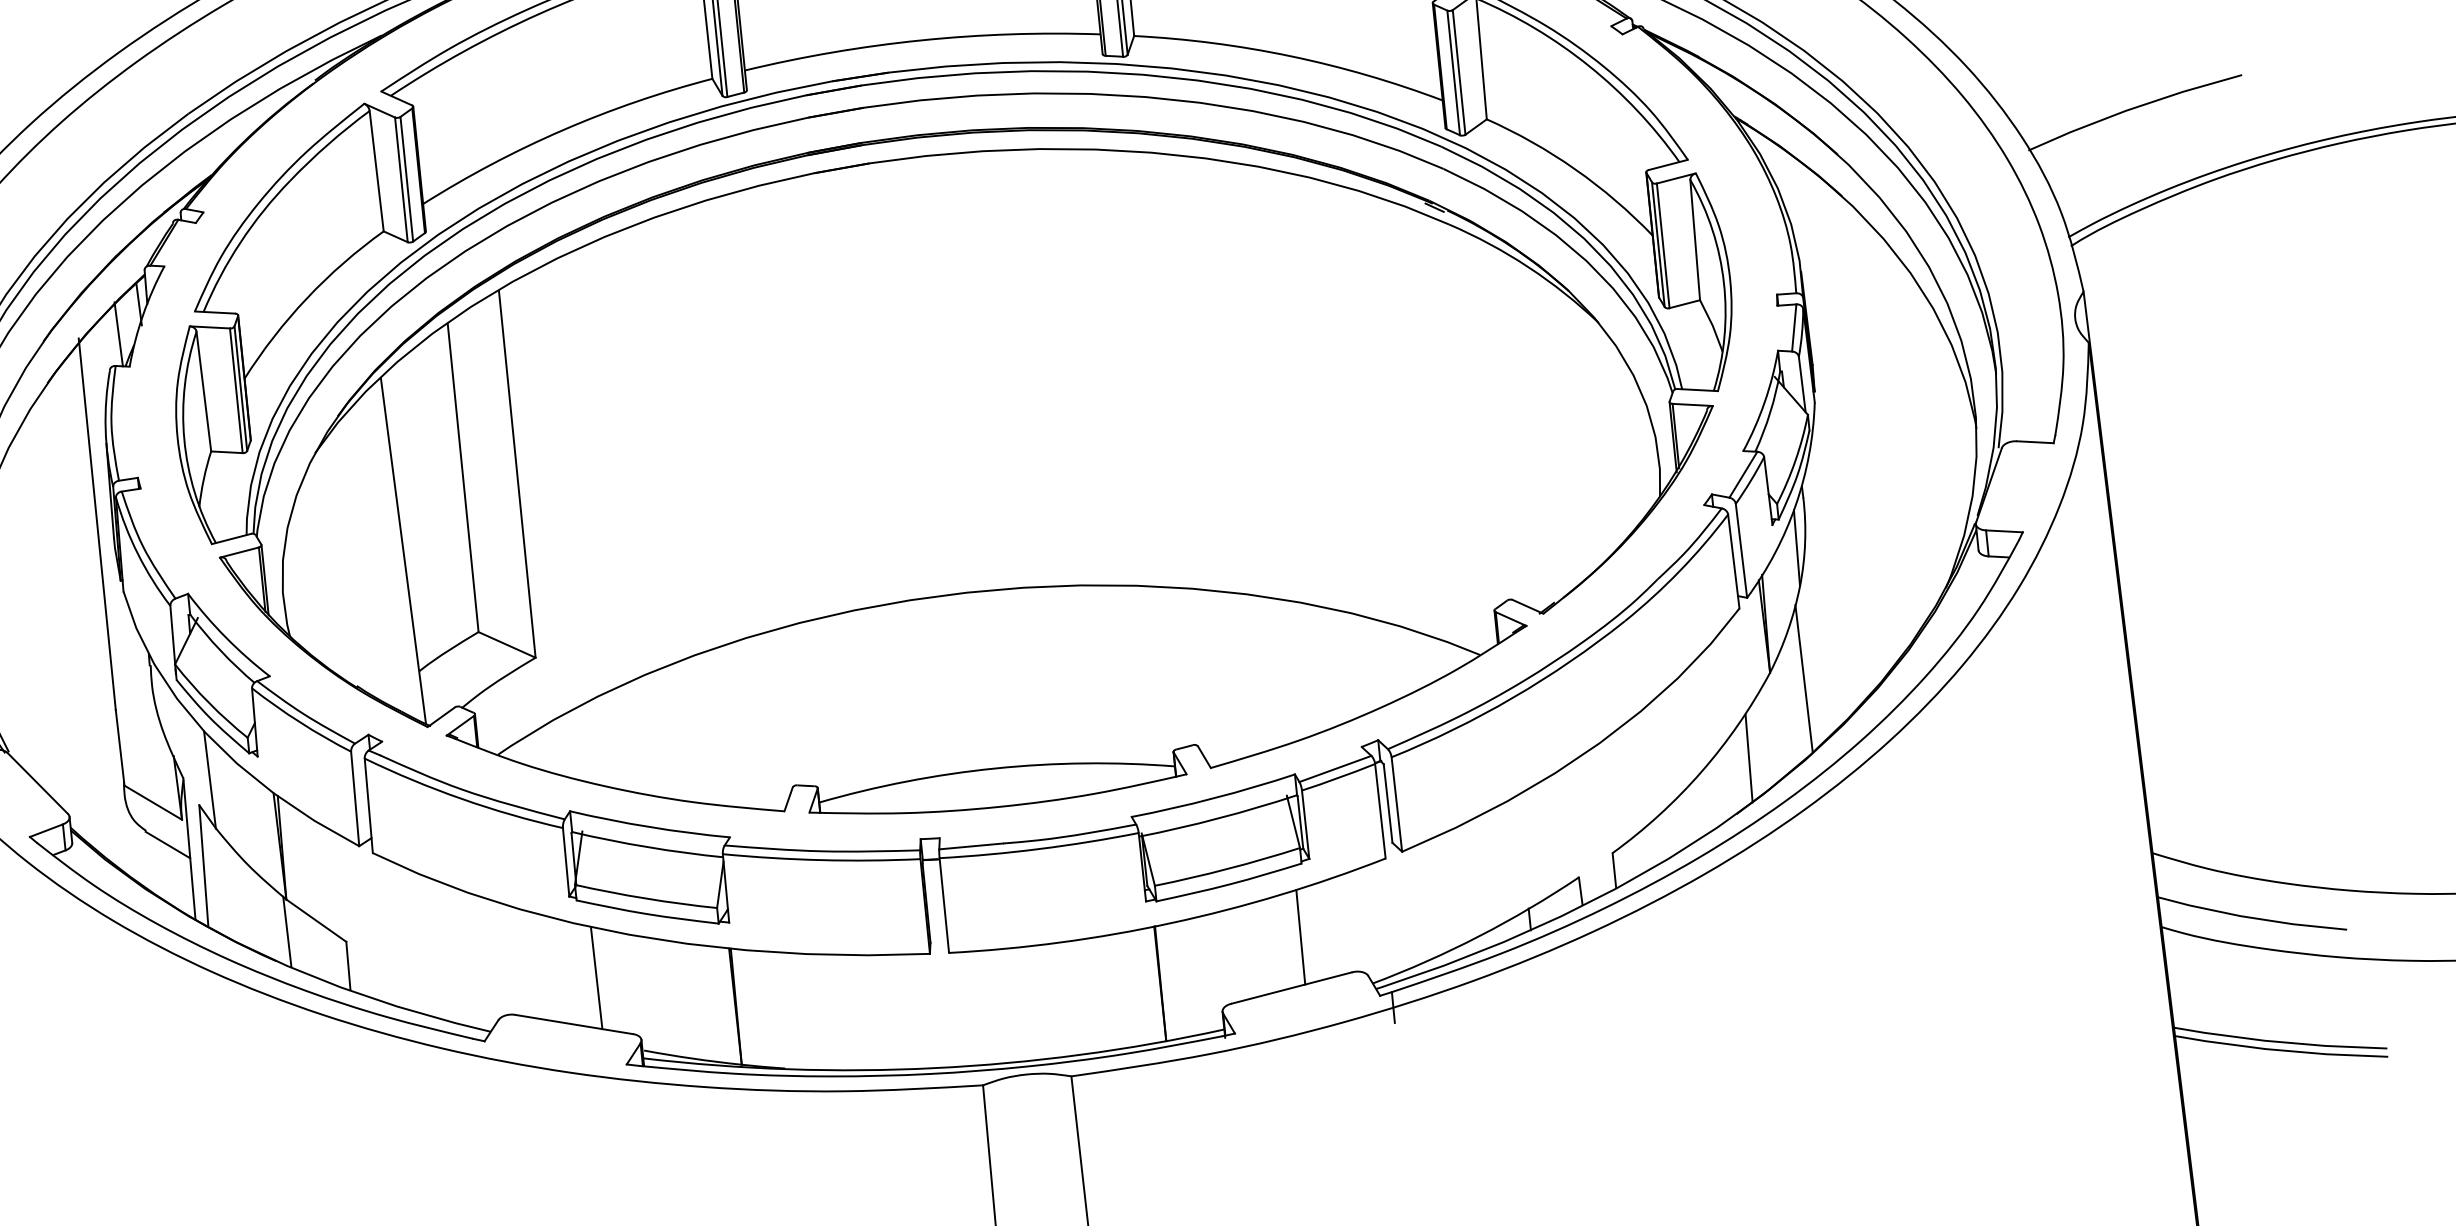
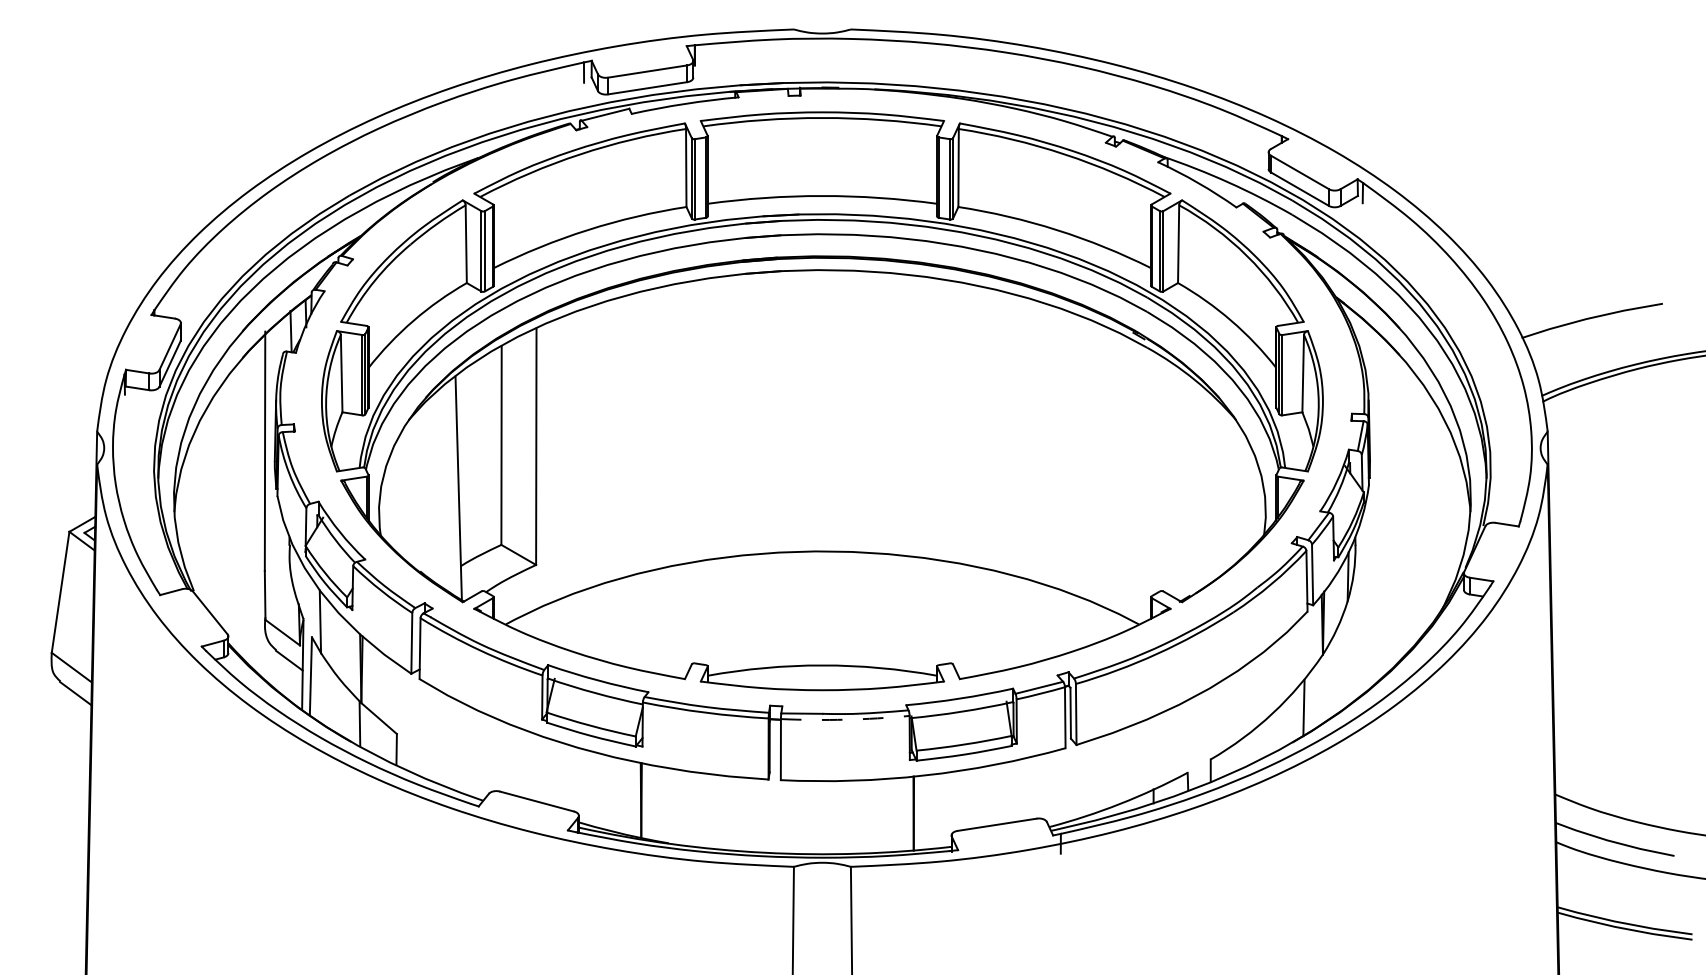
line: (1802, 678) -> (1343, 660), removed
arc: (1039, 848) -> (845, 719), solid -> dashed
line: (1301, 936) -> (1006, 792), removed
line: (595, 978) -> (553, 773), removed

